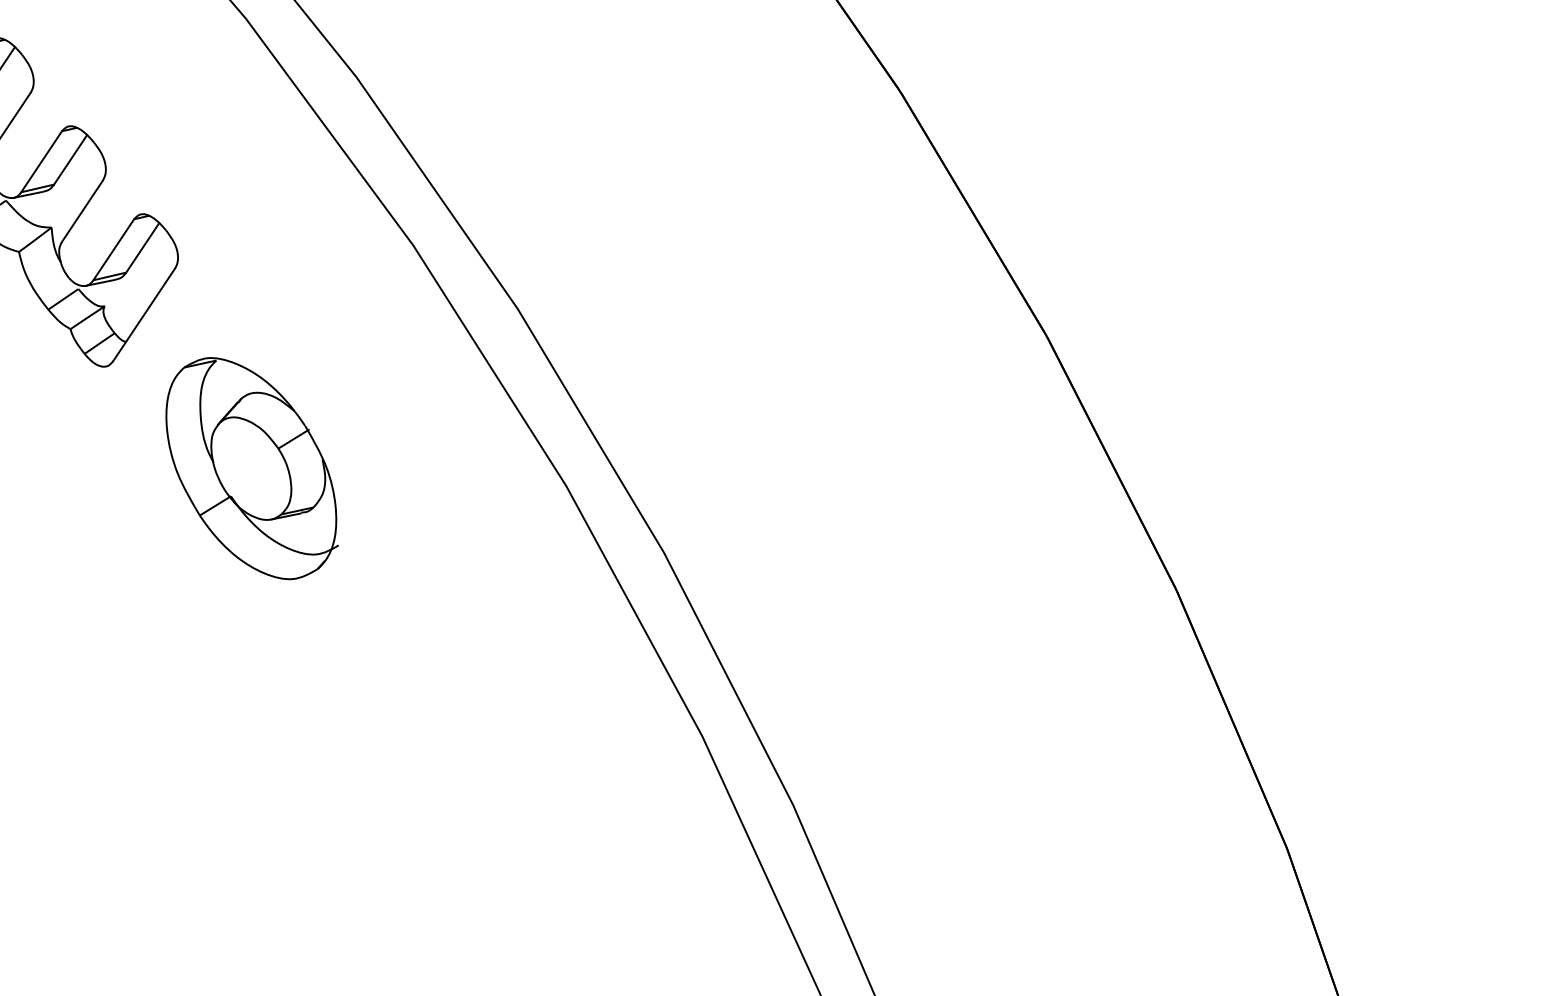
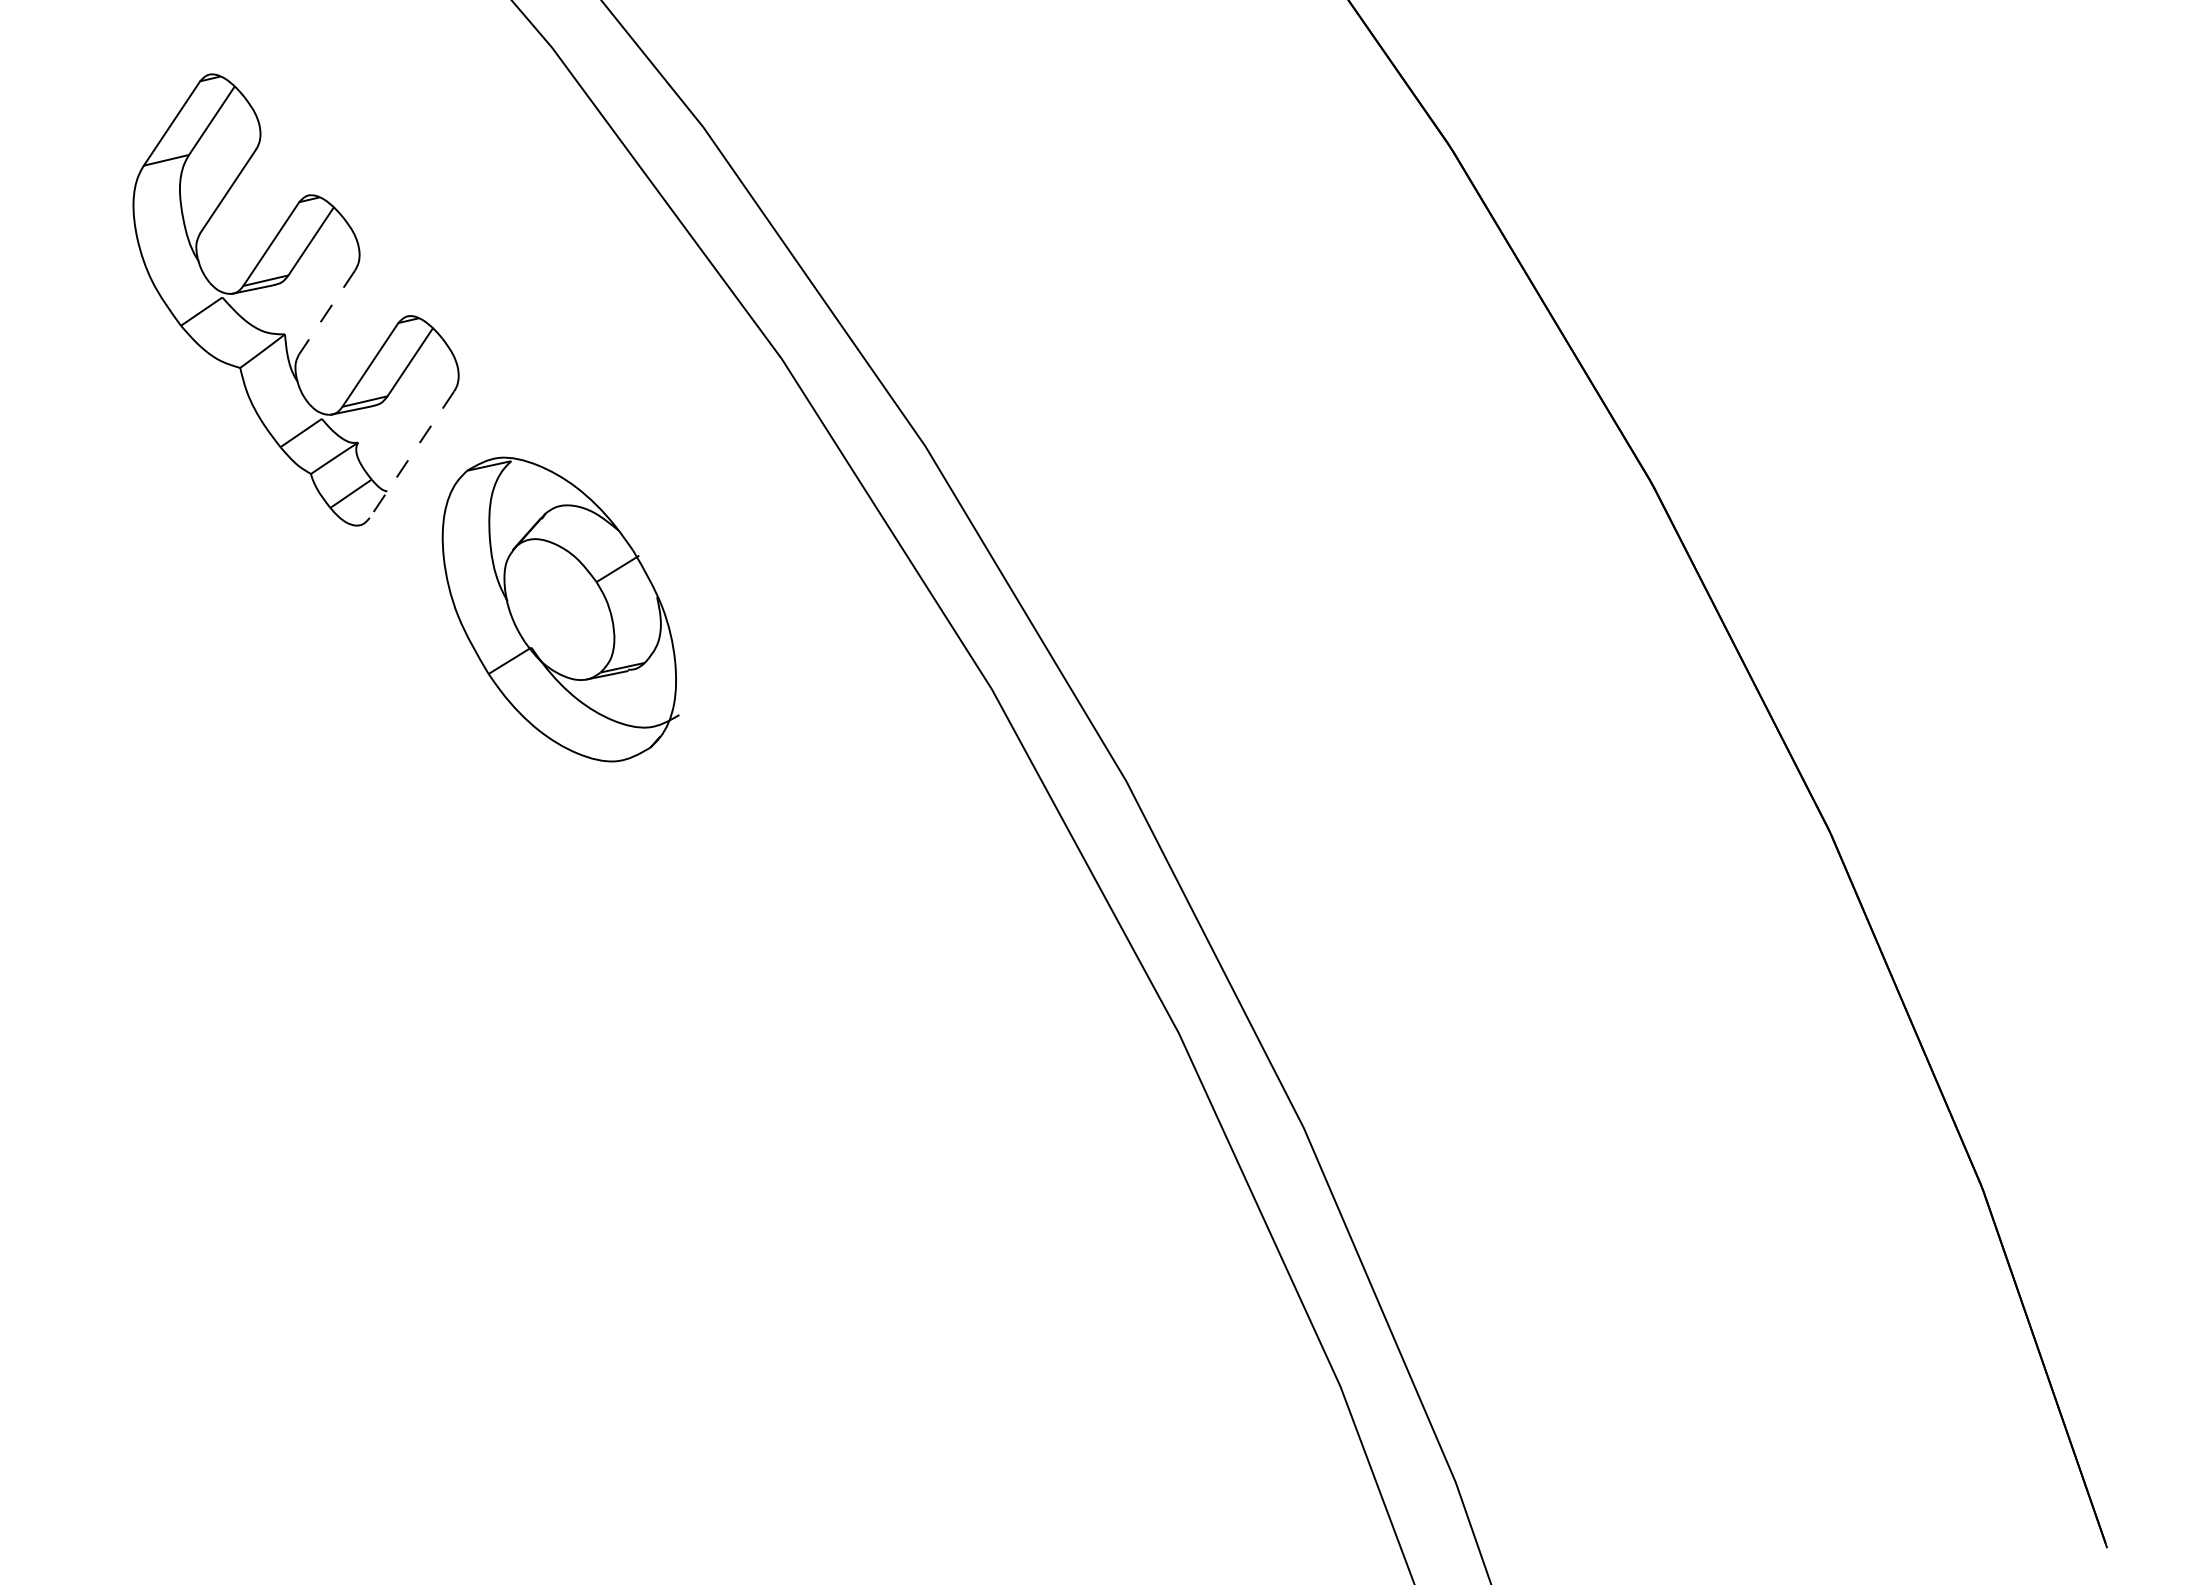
line: (81, 211) -> (326, 312), solid -> dashed
line: (143, 314) -> (411, 454), solid -> dashed
part: (252, 468) -> (560, 609), moved

